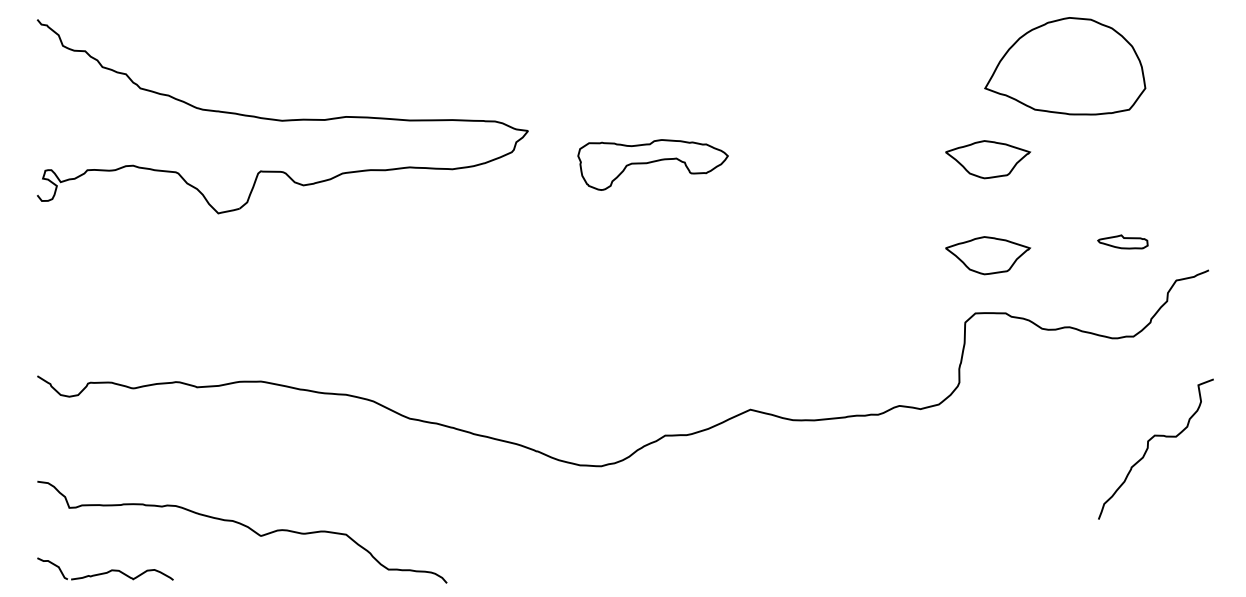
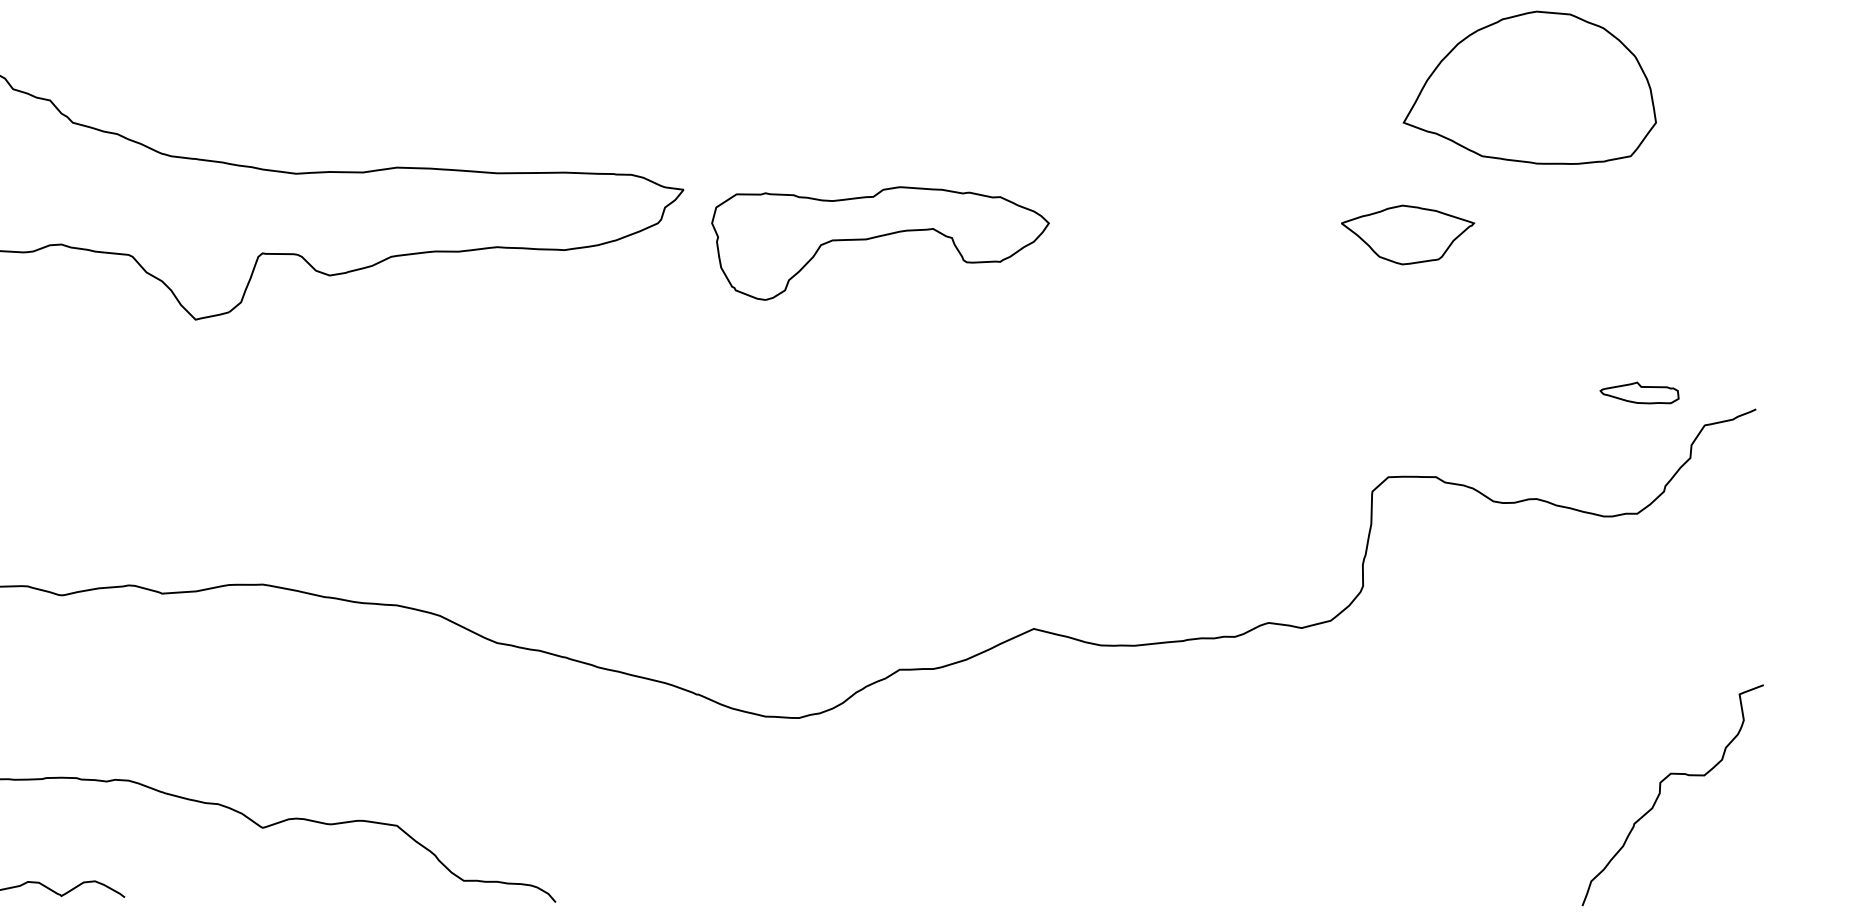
part: (652, 164) -> (879, 242), size x1.43
part: (1122, 241) -> (1638, 392), moved
part: (988, 255) -> (1408, 385), removed
curve: (1148, 448) -> (1660, 794), moved

